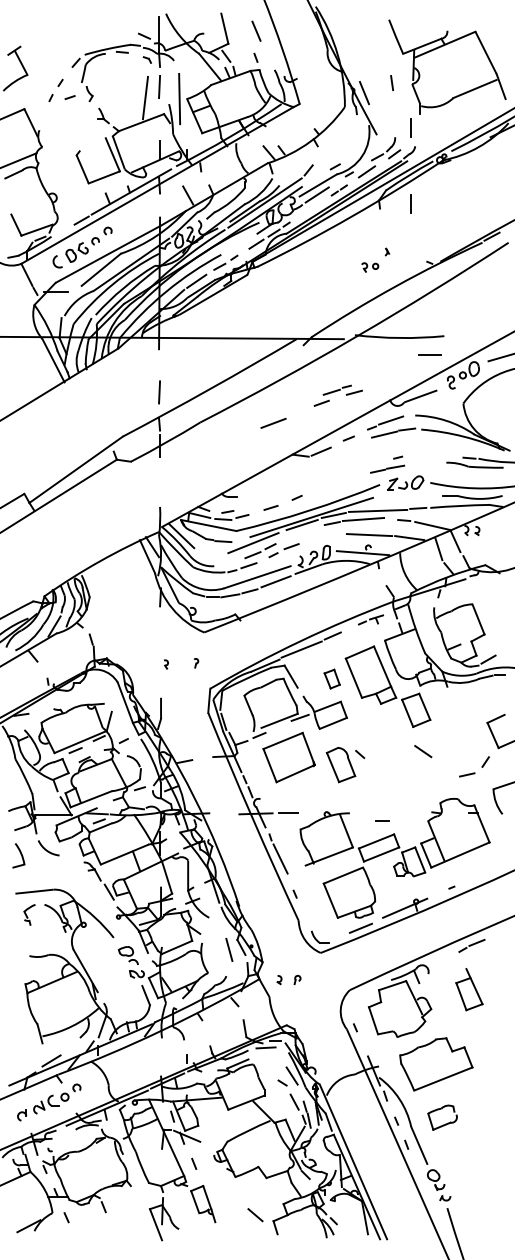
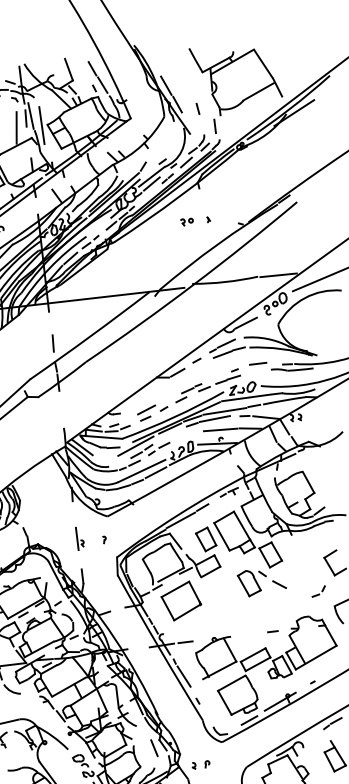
line: (267, 54) -> (102, 84), added
line: (351, 65) -> (165, 85), added
line: (392, 82) -> (198, 108), moved
line: (166, 84) -> (30, 116), added
line: (410, 203) -> (221, 181), removed
part: (370, 267) -> (187, 221), moved
line: (471, 337) -> (278, 275), added
line: (429, 354) -> (257, 363), moved
part: (337, 395) -> (192, 392), moved
line: (273, 422) -> (146, 409), moved
line: (408, 495) -> (245, 397), added
line: (160, 657) -> (77, 538), added
part: (331, 678) -> (205, 539), size x1.67
part: (345, 764) -> (252, 582), moved
part: (474, 767) -> (318, 591), size x0.62
line: (382, 820) -> (272, 631), moved

